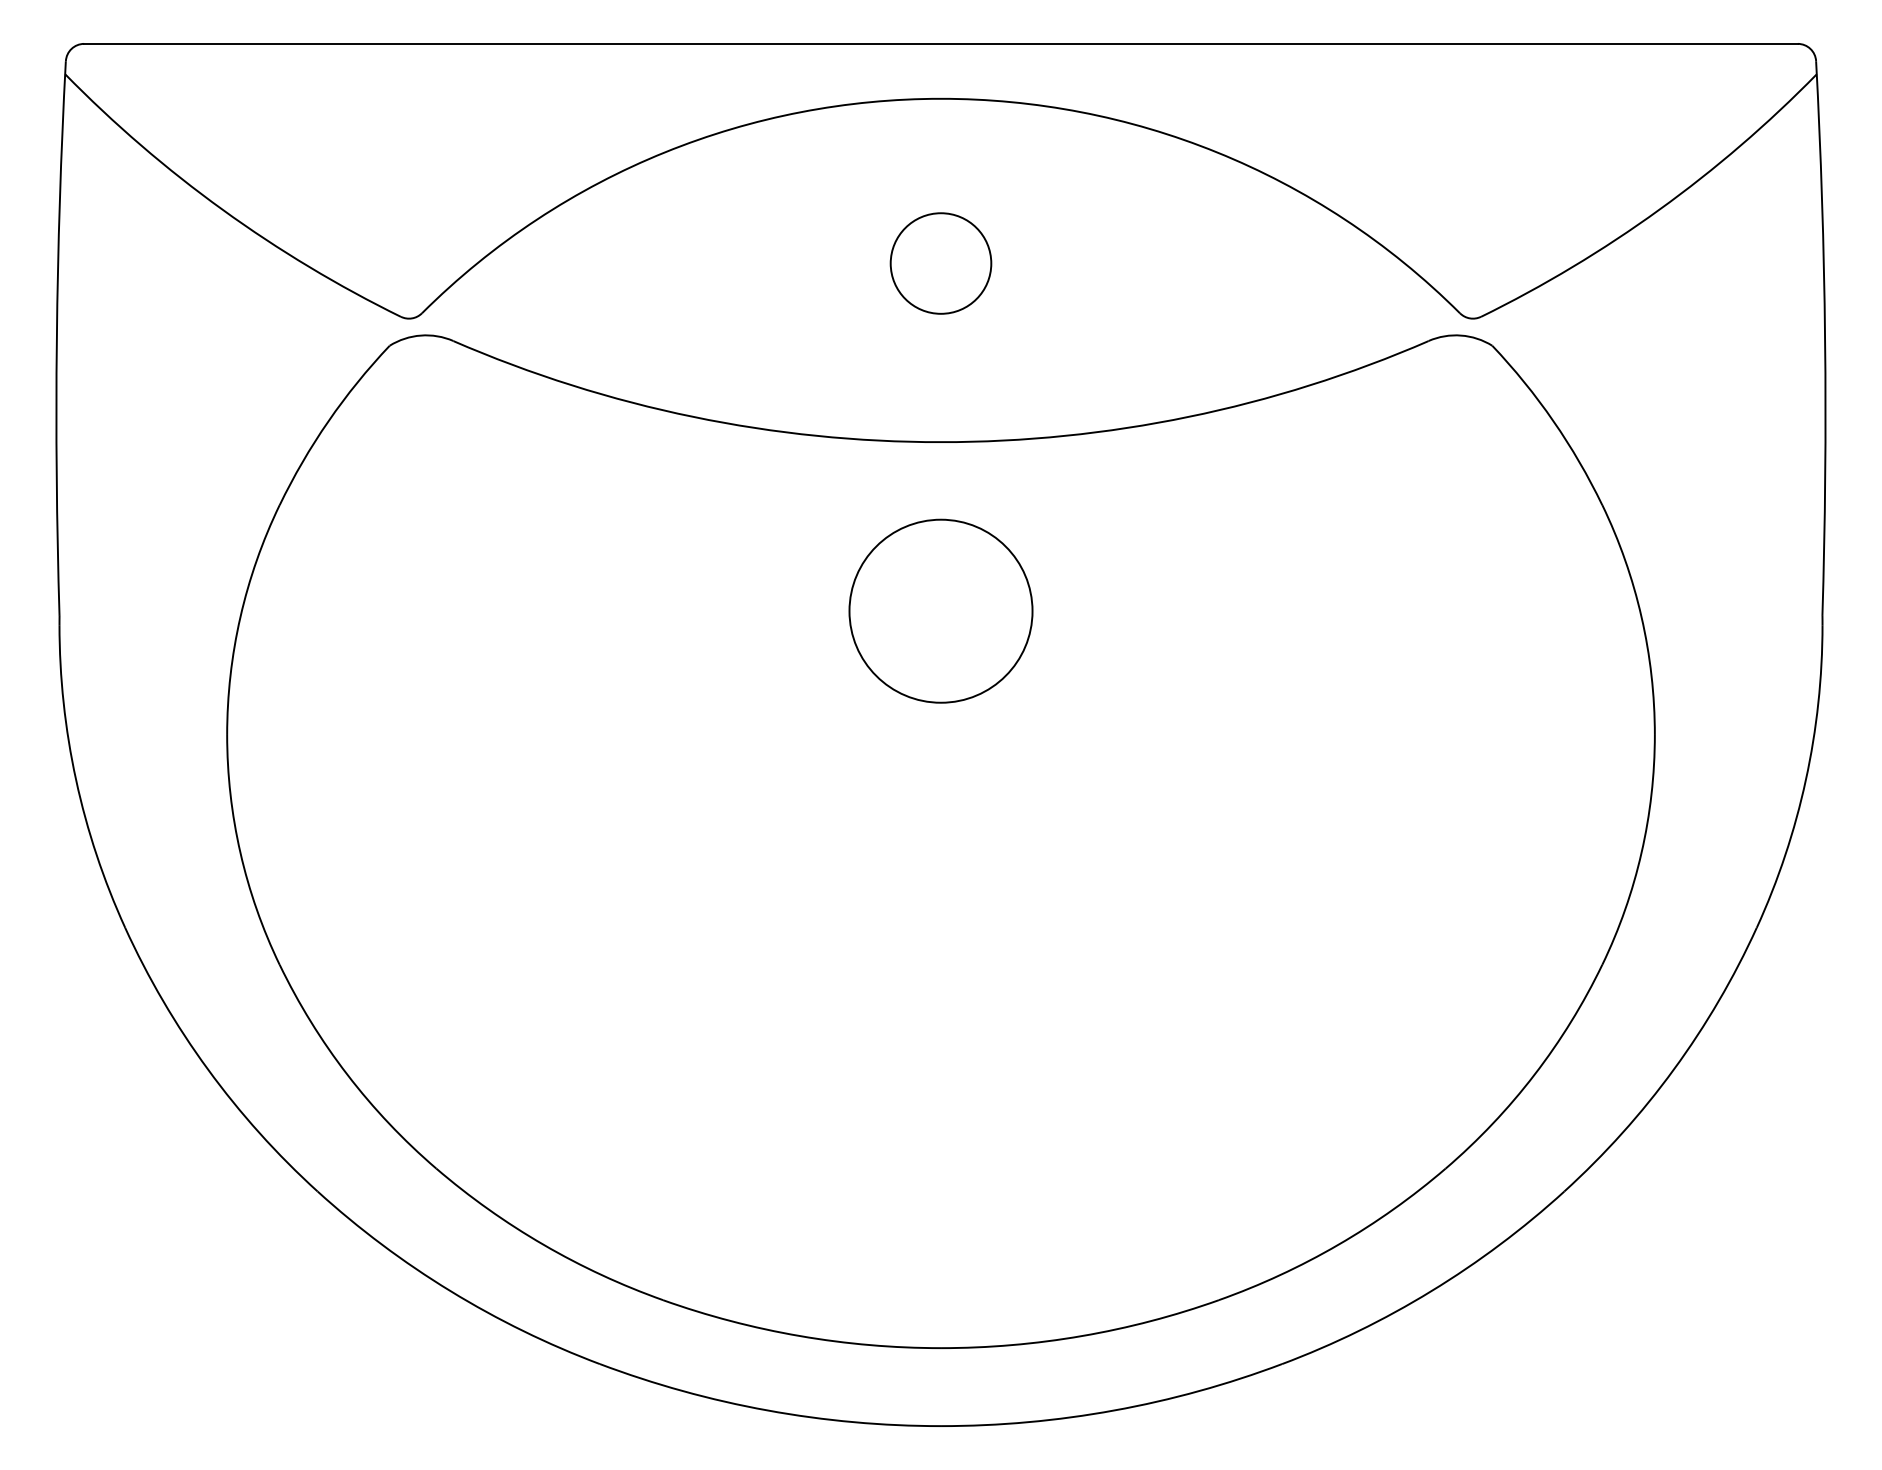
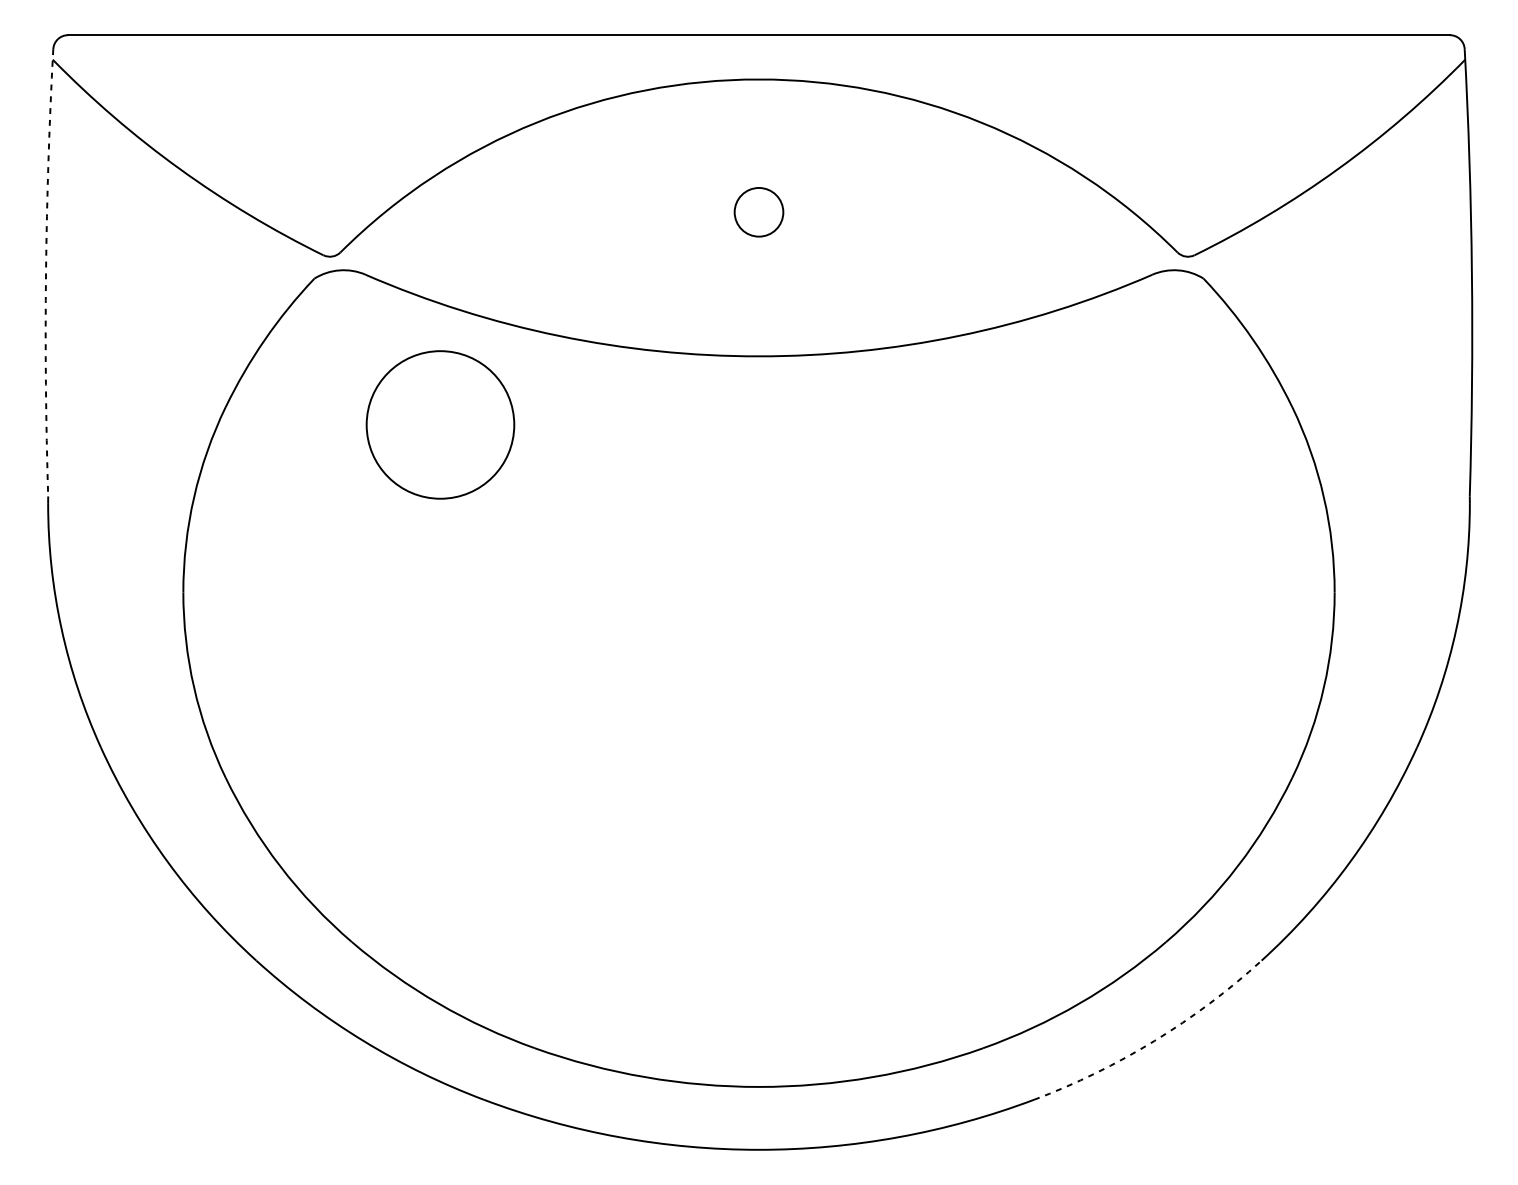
circle: (940, 263) -> (758, 212), size x0.6
arc: (56, 338) -> (45, 272), solid -> dashed
circle: (940, 610) -> (440, 424), moved
arc: (1431, 1291) -> (1154, 1041), solid -> dashed

